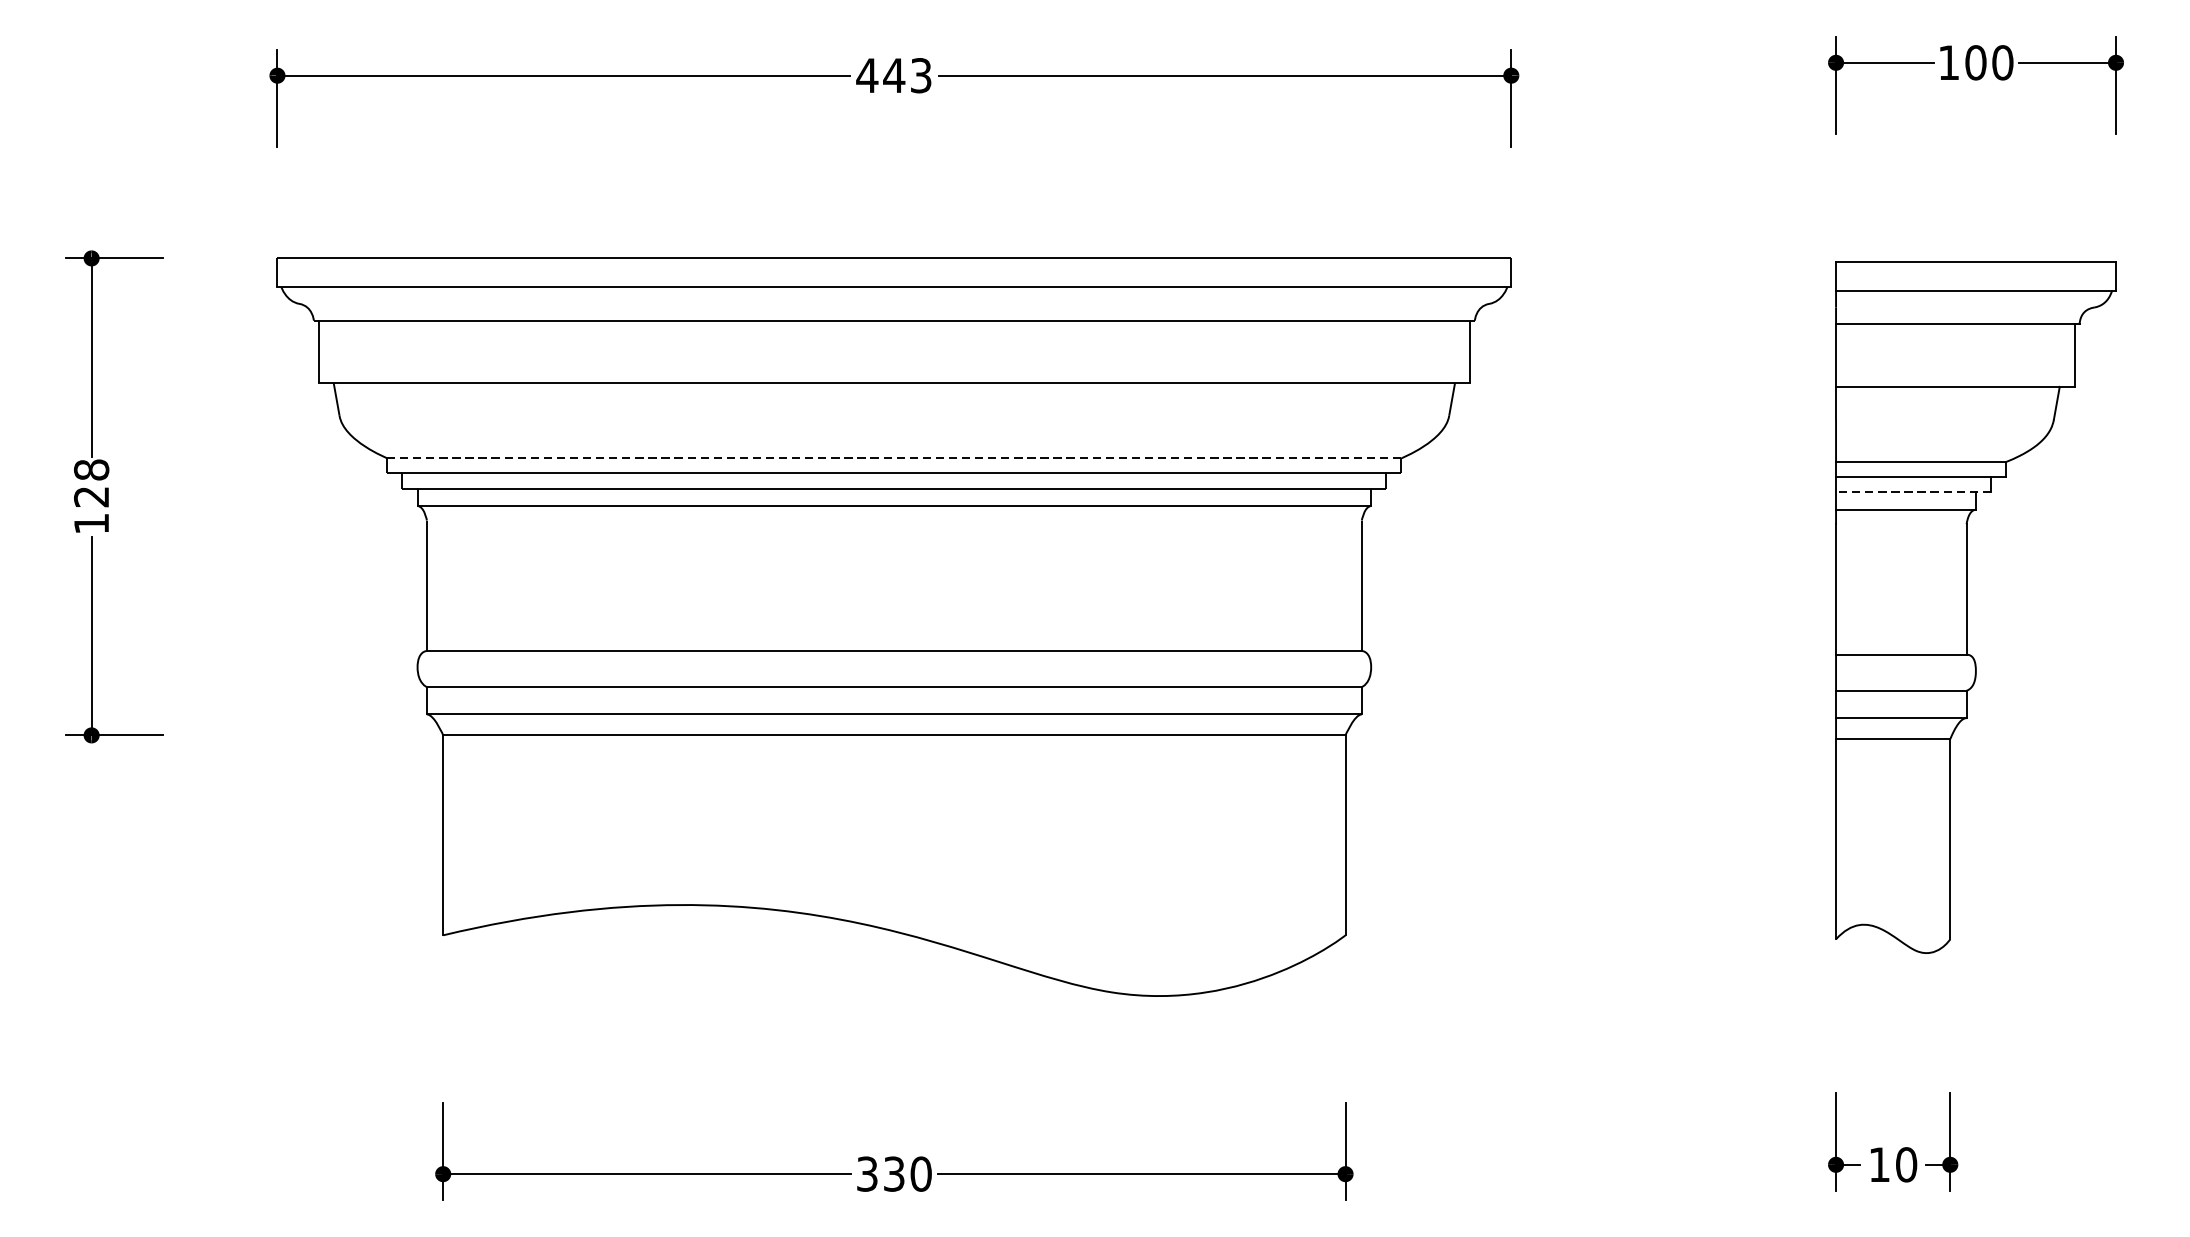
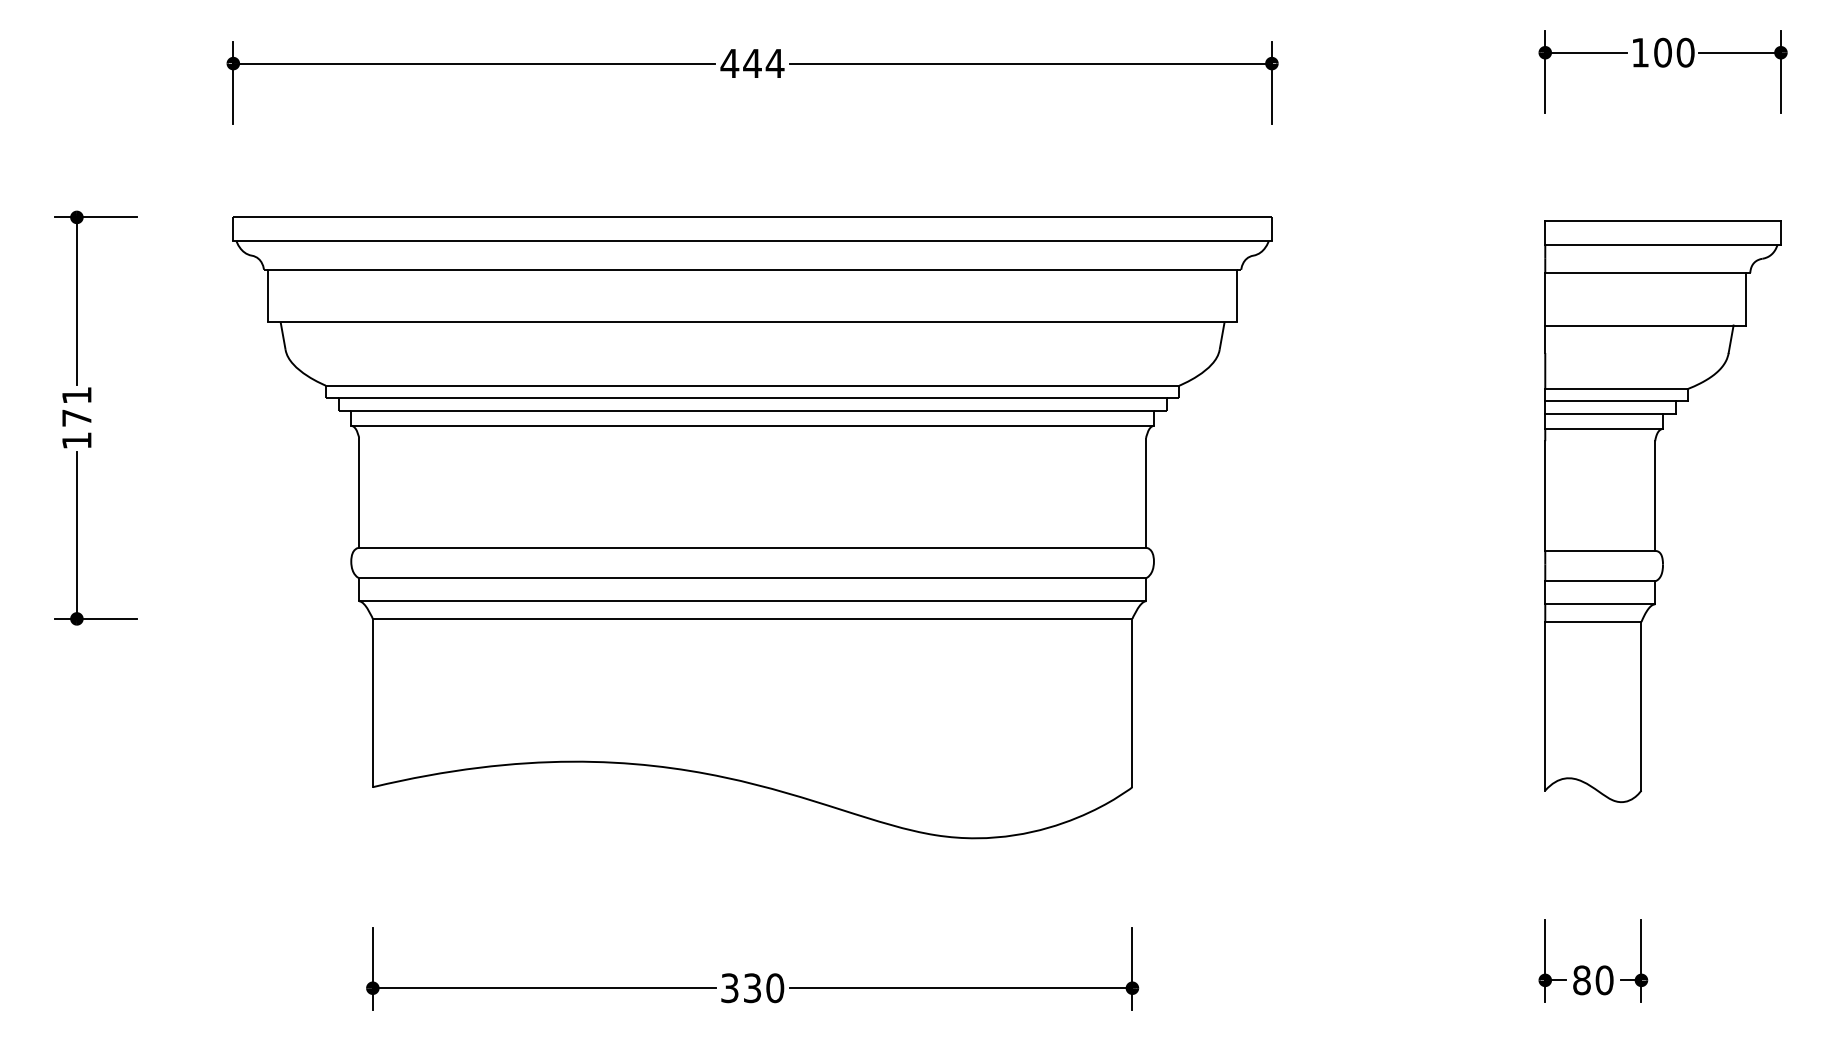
text: (920, 75) -> (774, 63), 443 -> 444
line: (894, 458) -> (752, 385), dashed -> solid
text: (91, 483) -> (76, 406), 128 -> 171
line: (1913, 492) -> (1610, 414), dashed -> solid
text: (1879, 1164) -> (1581, 980), 10 -> 80

